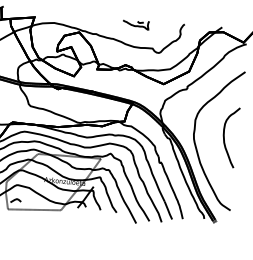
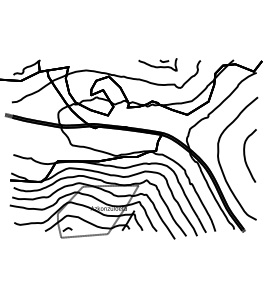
part: (135, 24) -> (157, 64), size x1.67

